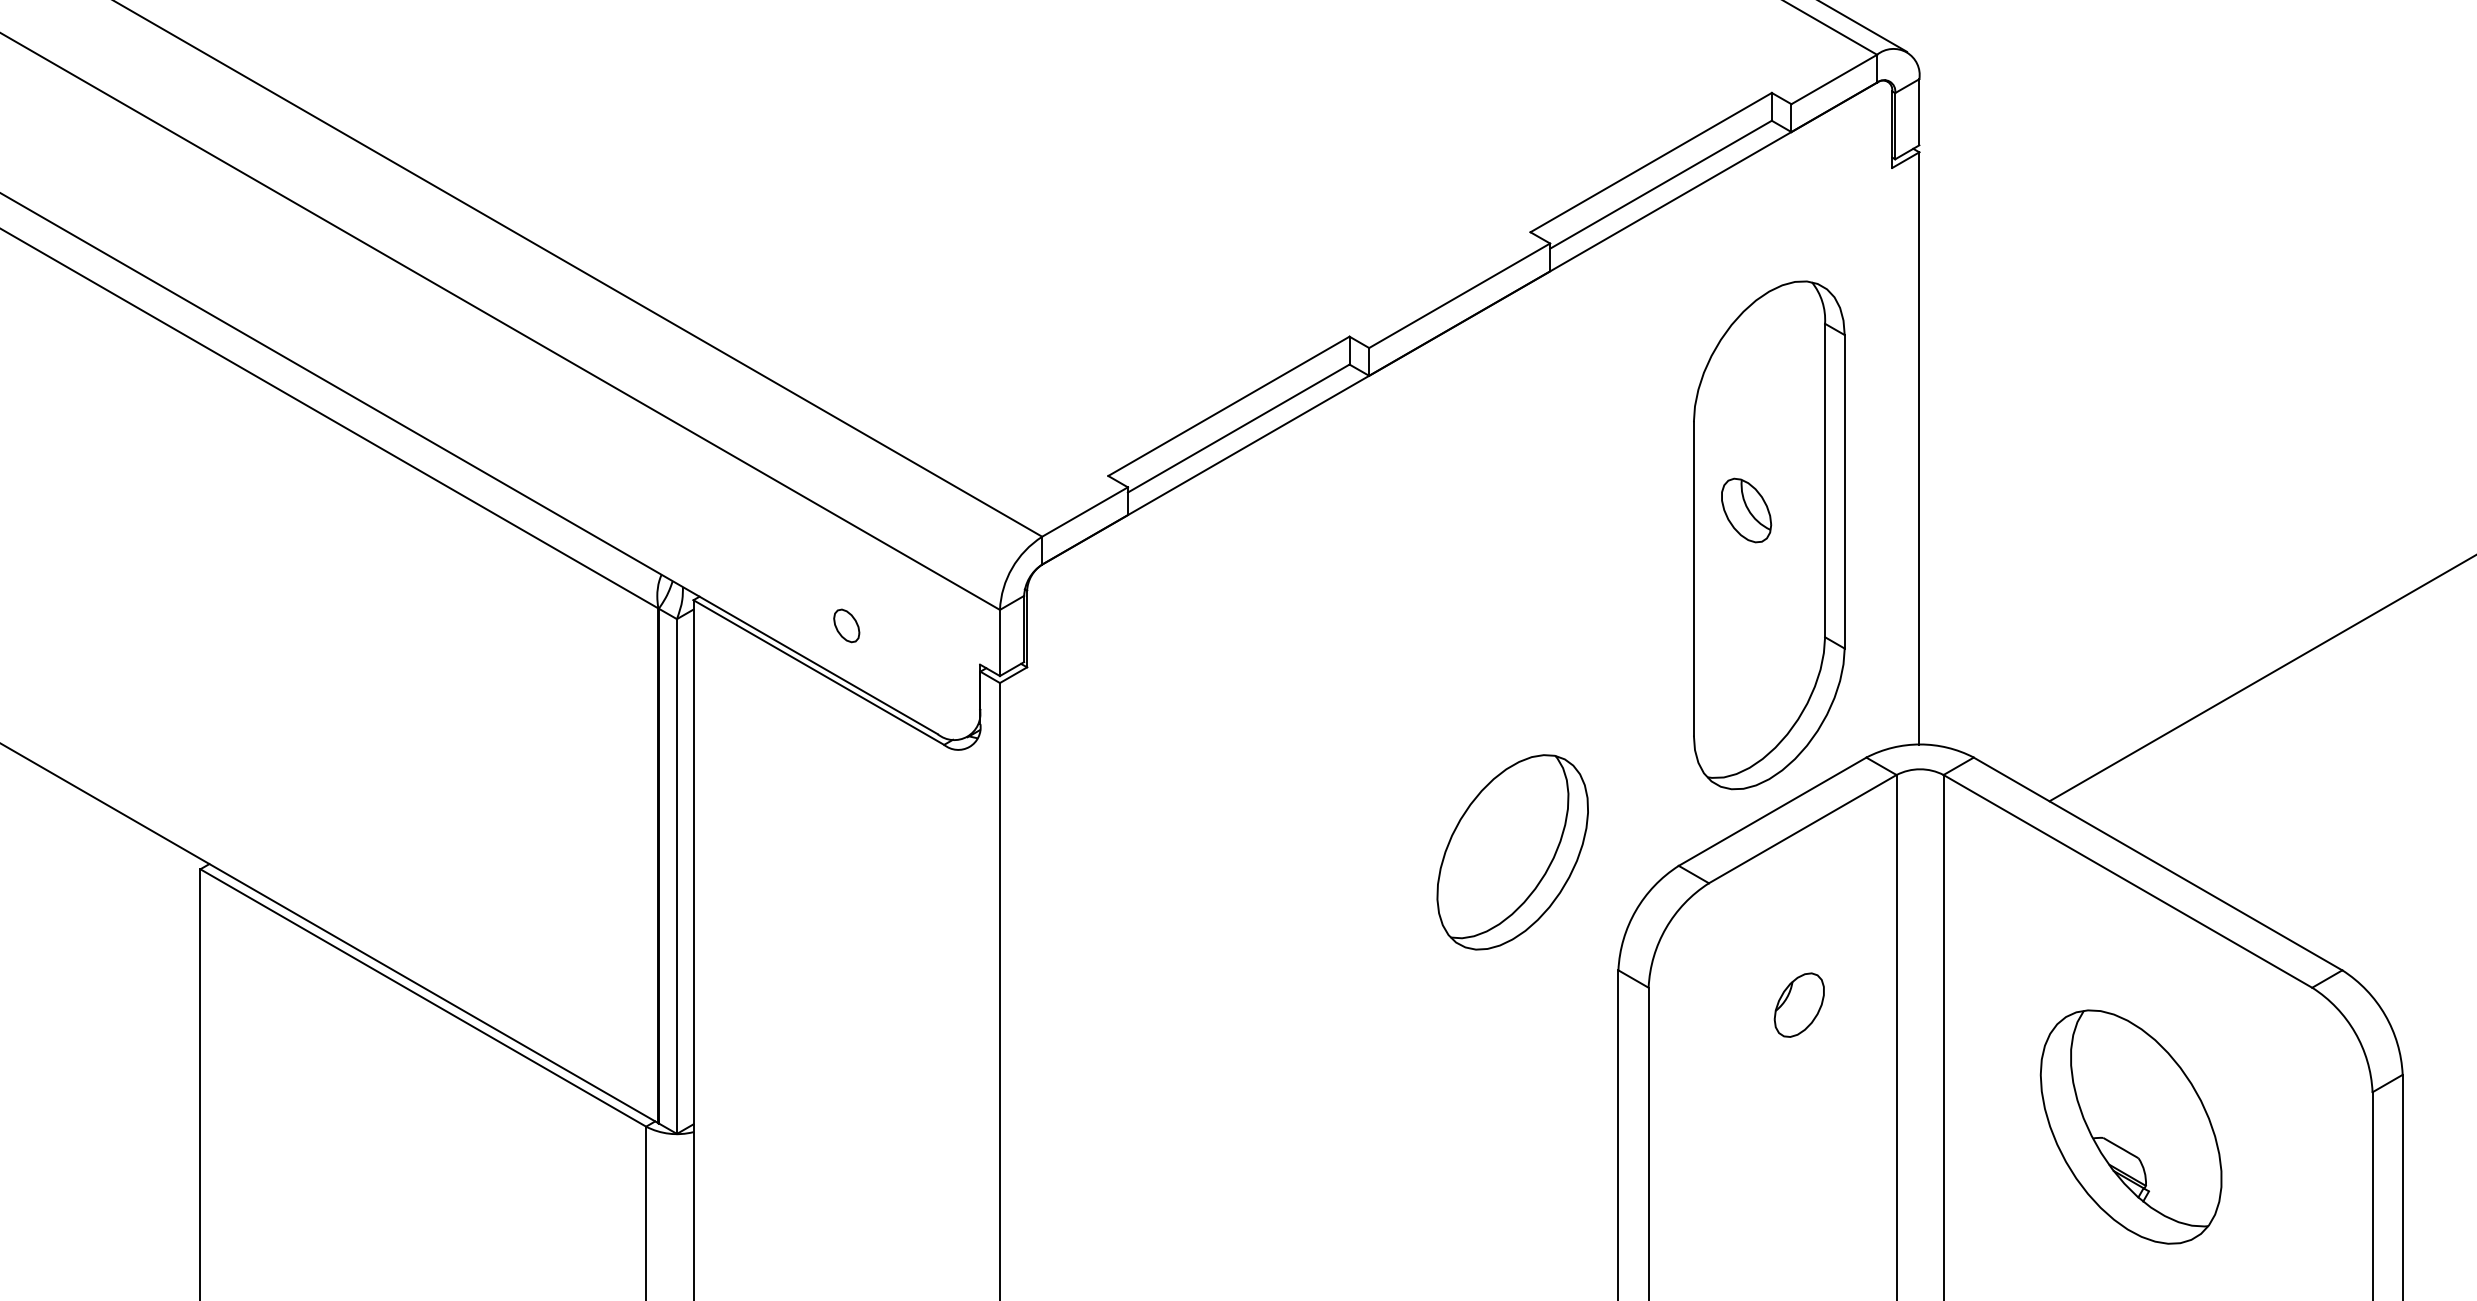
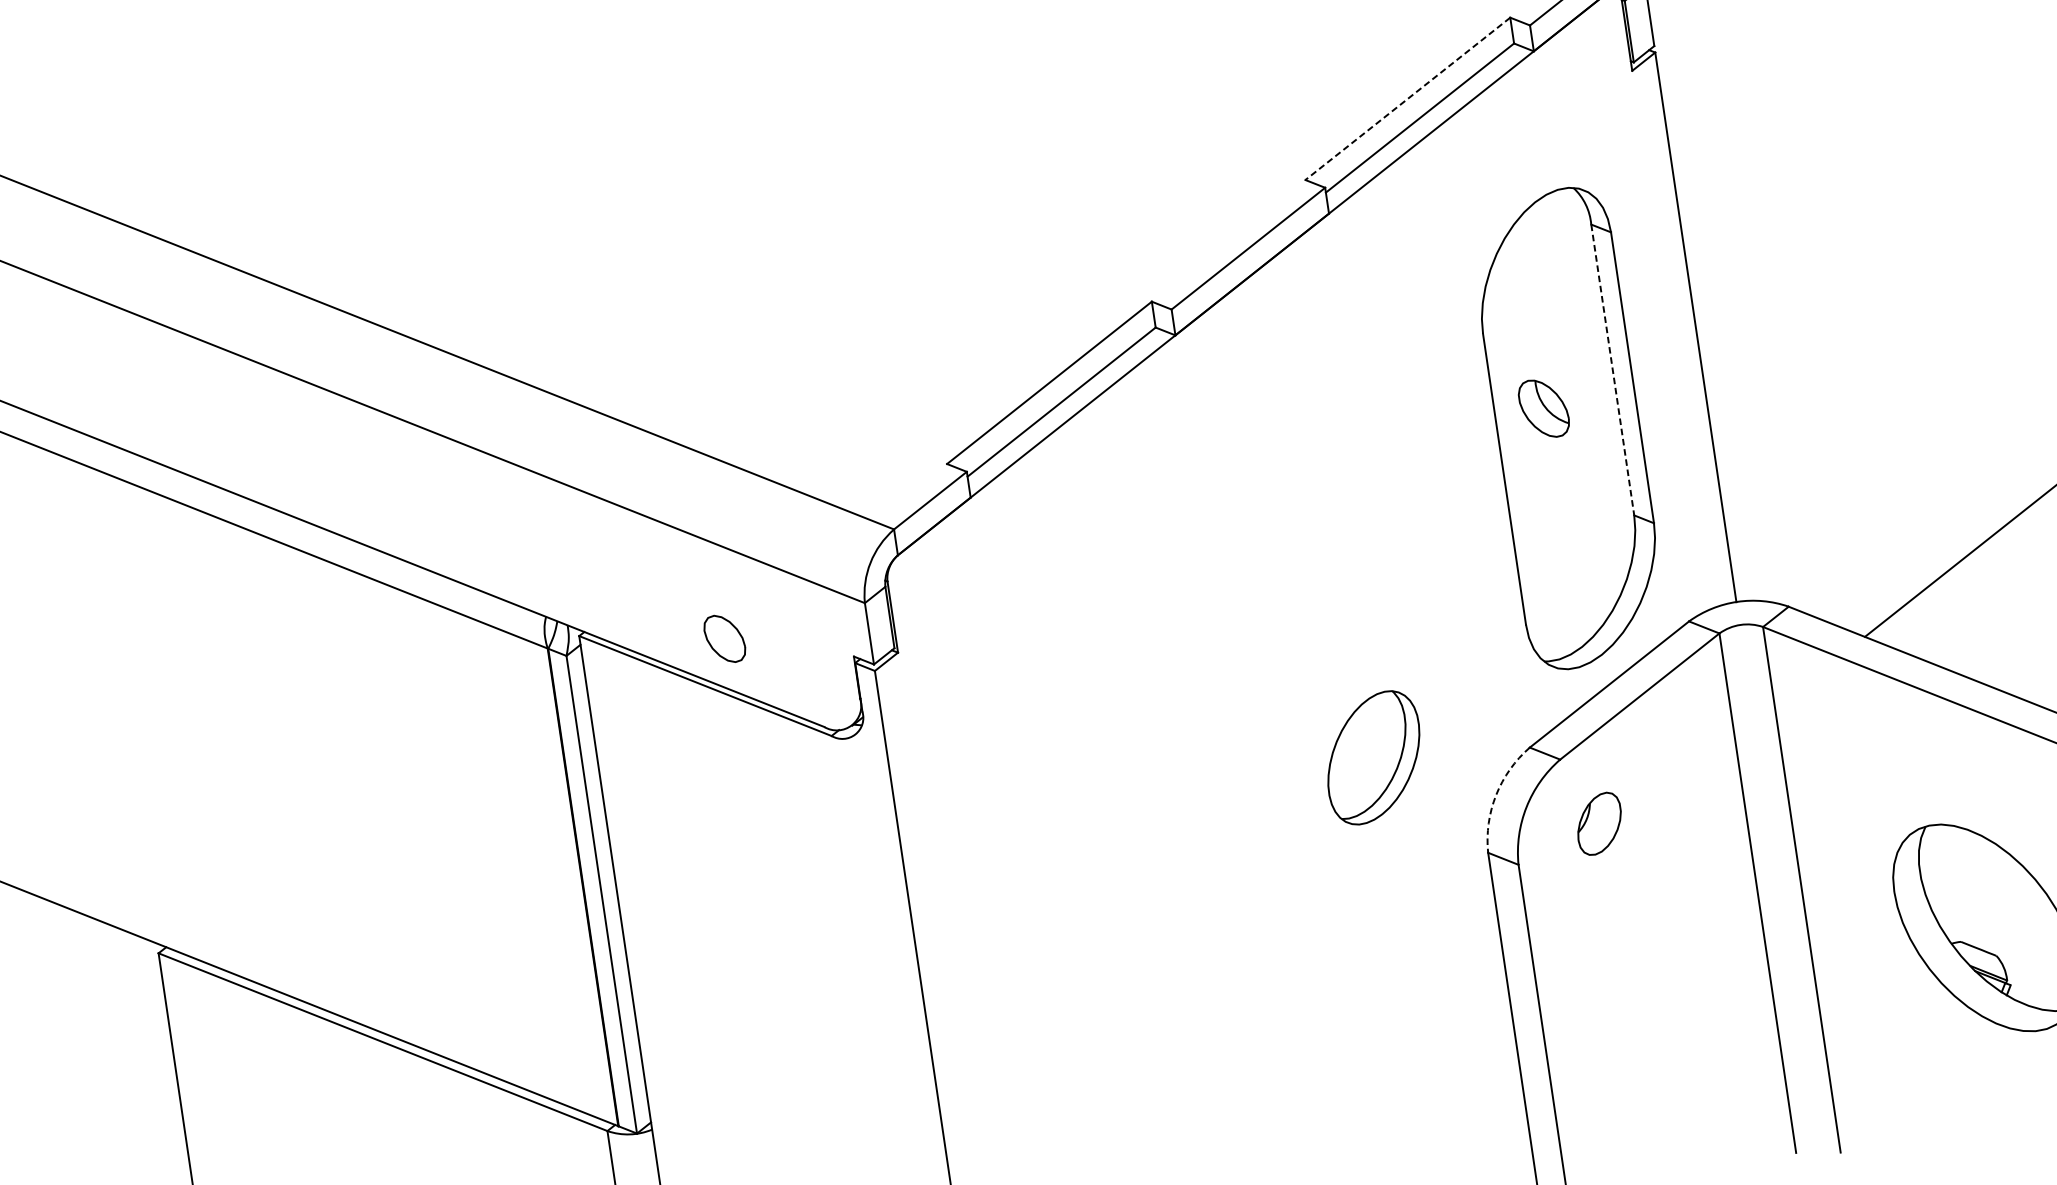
line: (1650, 162) -> (1407, 98), solid -> dashed
line: (1825, 480) -> (1613, 369), solid -> dashed
part: (846, 625) -> (724, 638), size x1.6
part: (1512, 852) -> (1373, 757), size x0.7
arc: (1635, 910) -> (1495, 794), solid -> dashed
part: (1798, 1004) -> (1598, 823), moved

